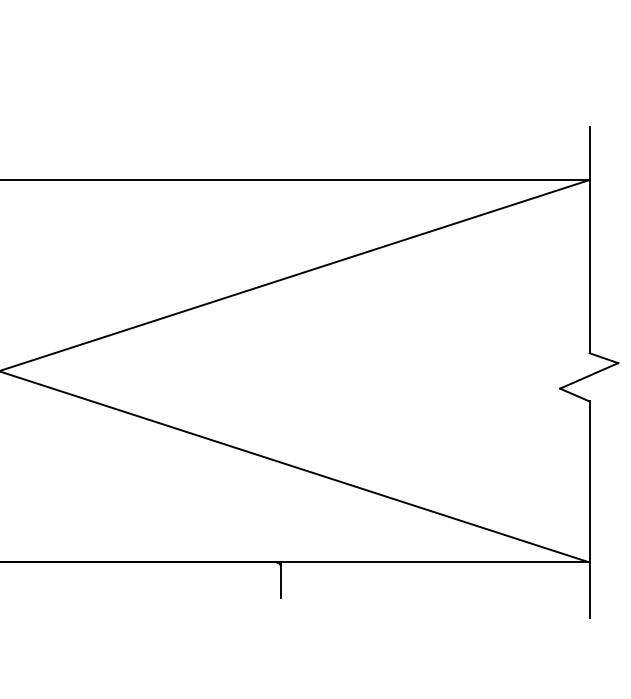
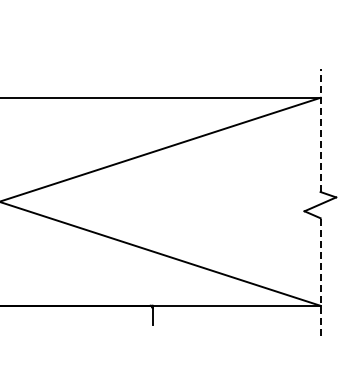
line: (589, 240) -> (320, 130), solid -> dashed
line: (589, 510) -> (320, 277), solid -> dashed

